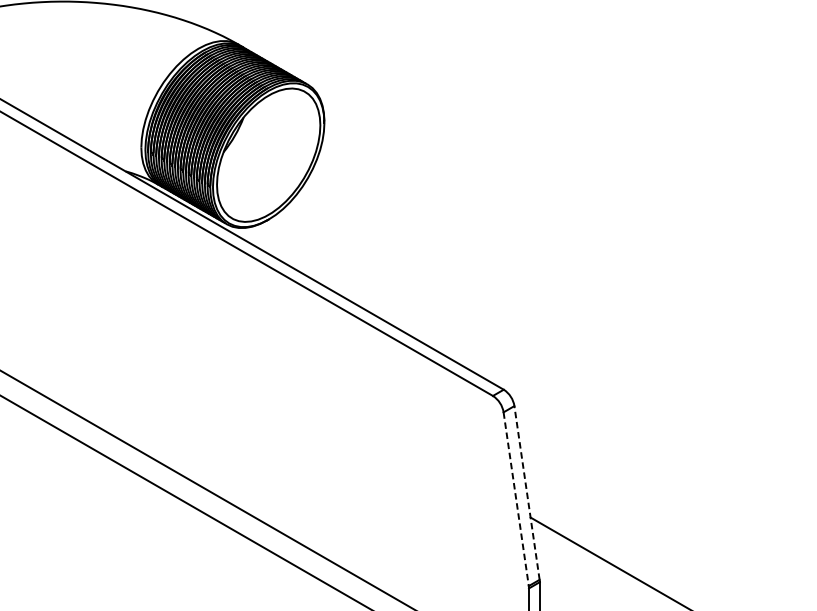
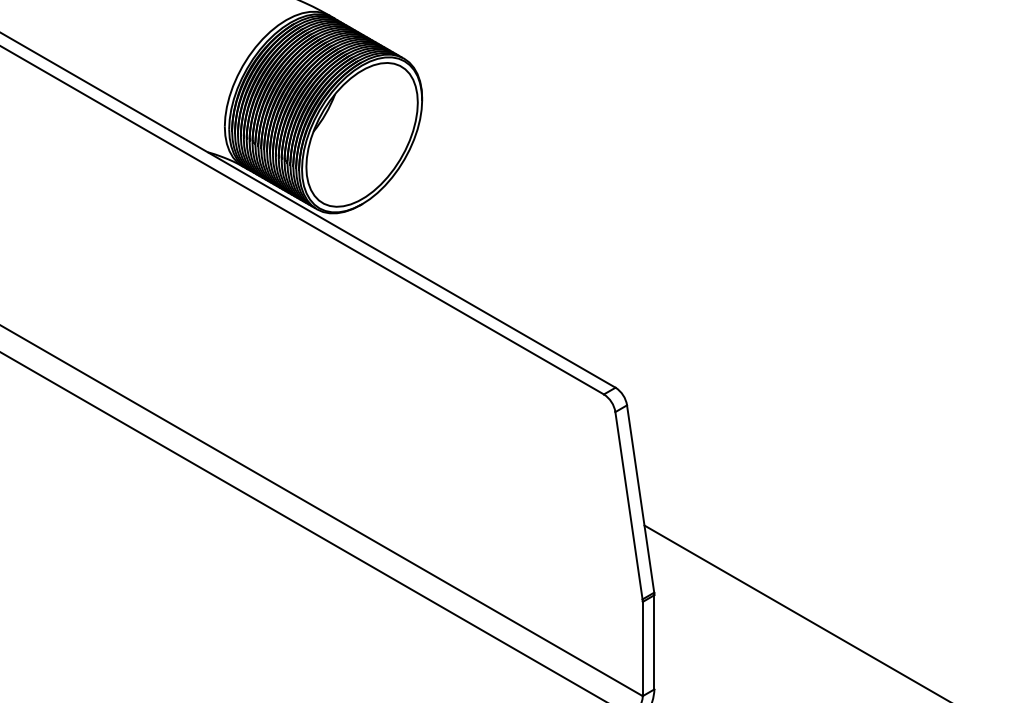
line: (526, 493) -> (640, 499), dashed -> solid
line: (515, 498) -> (628, 505), dashed -> solid

